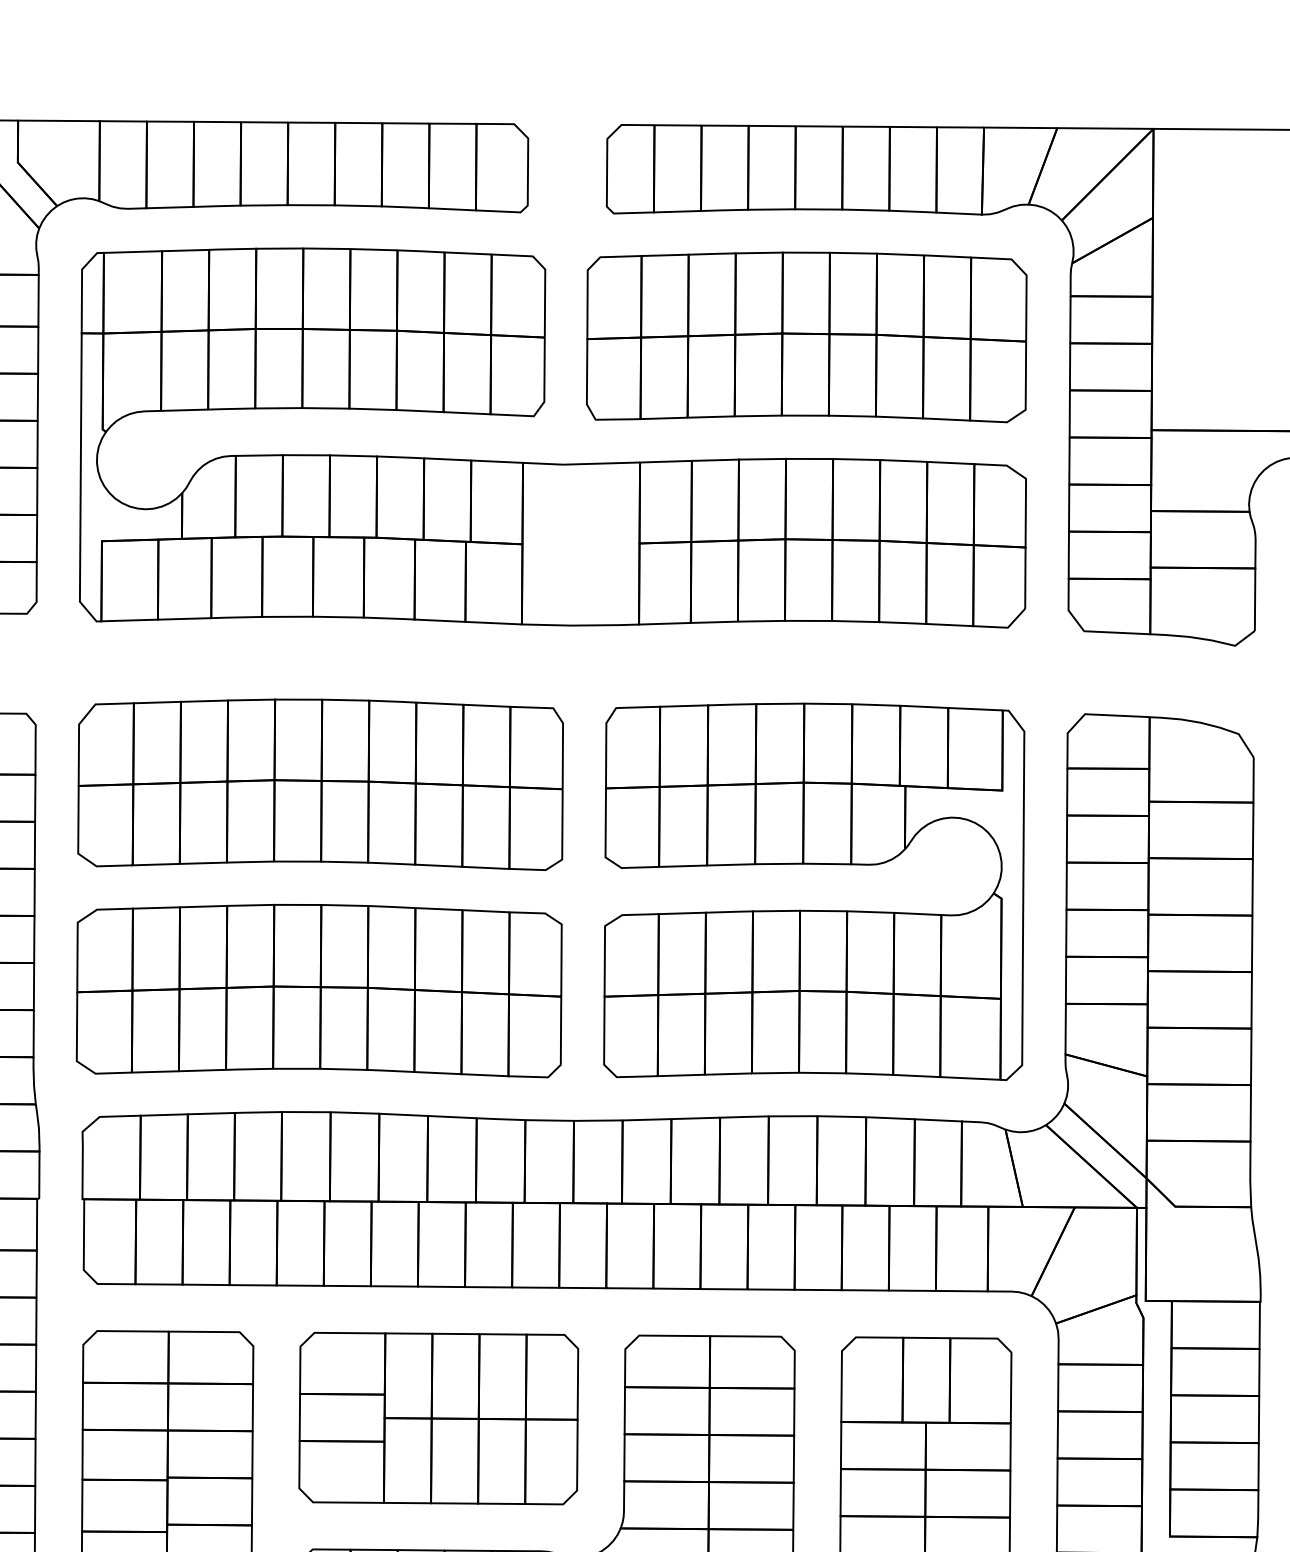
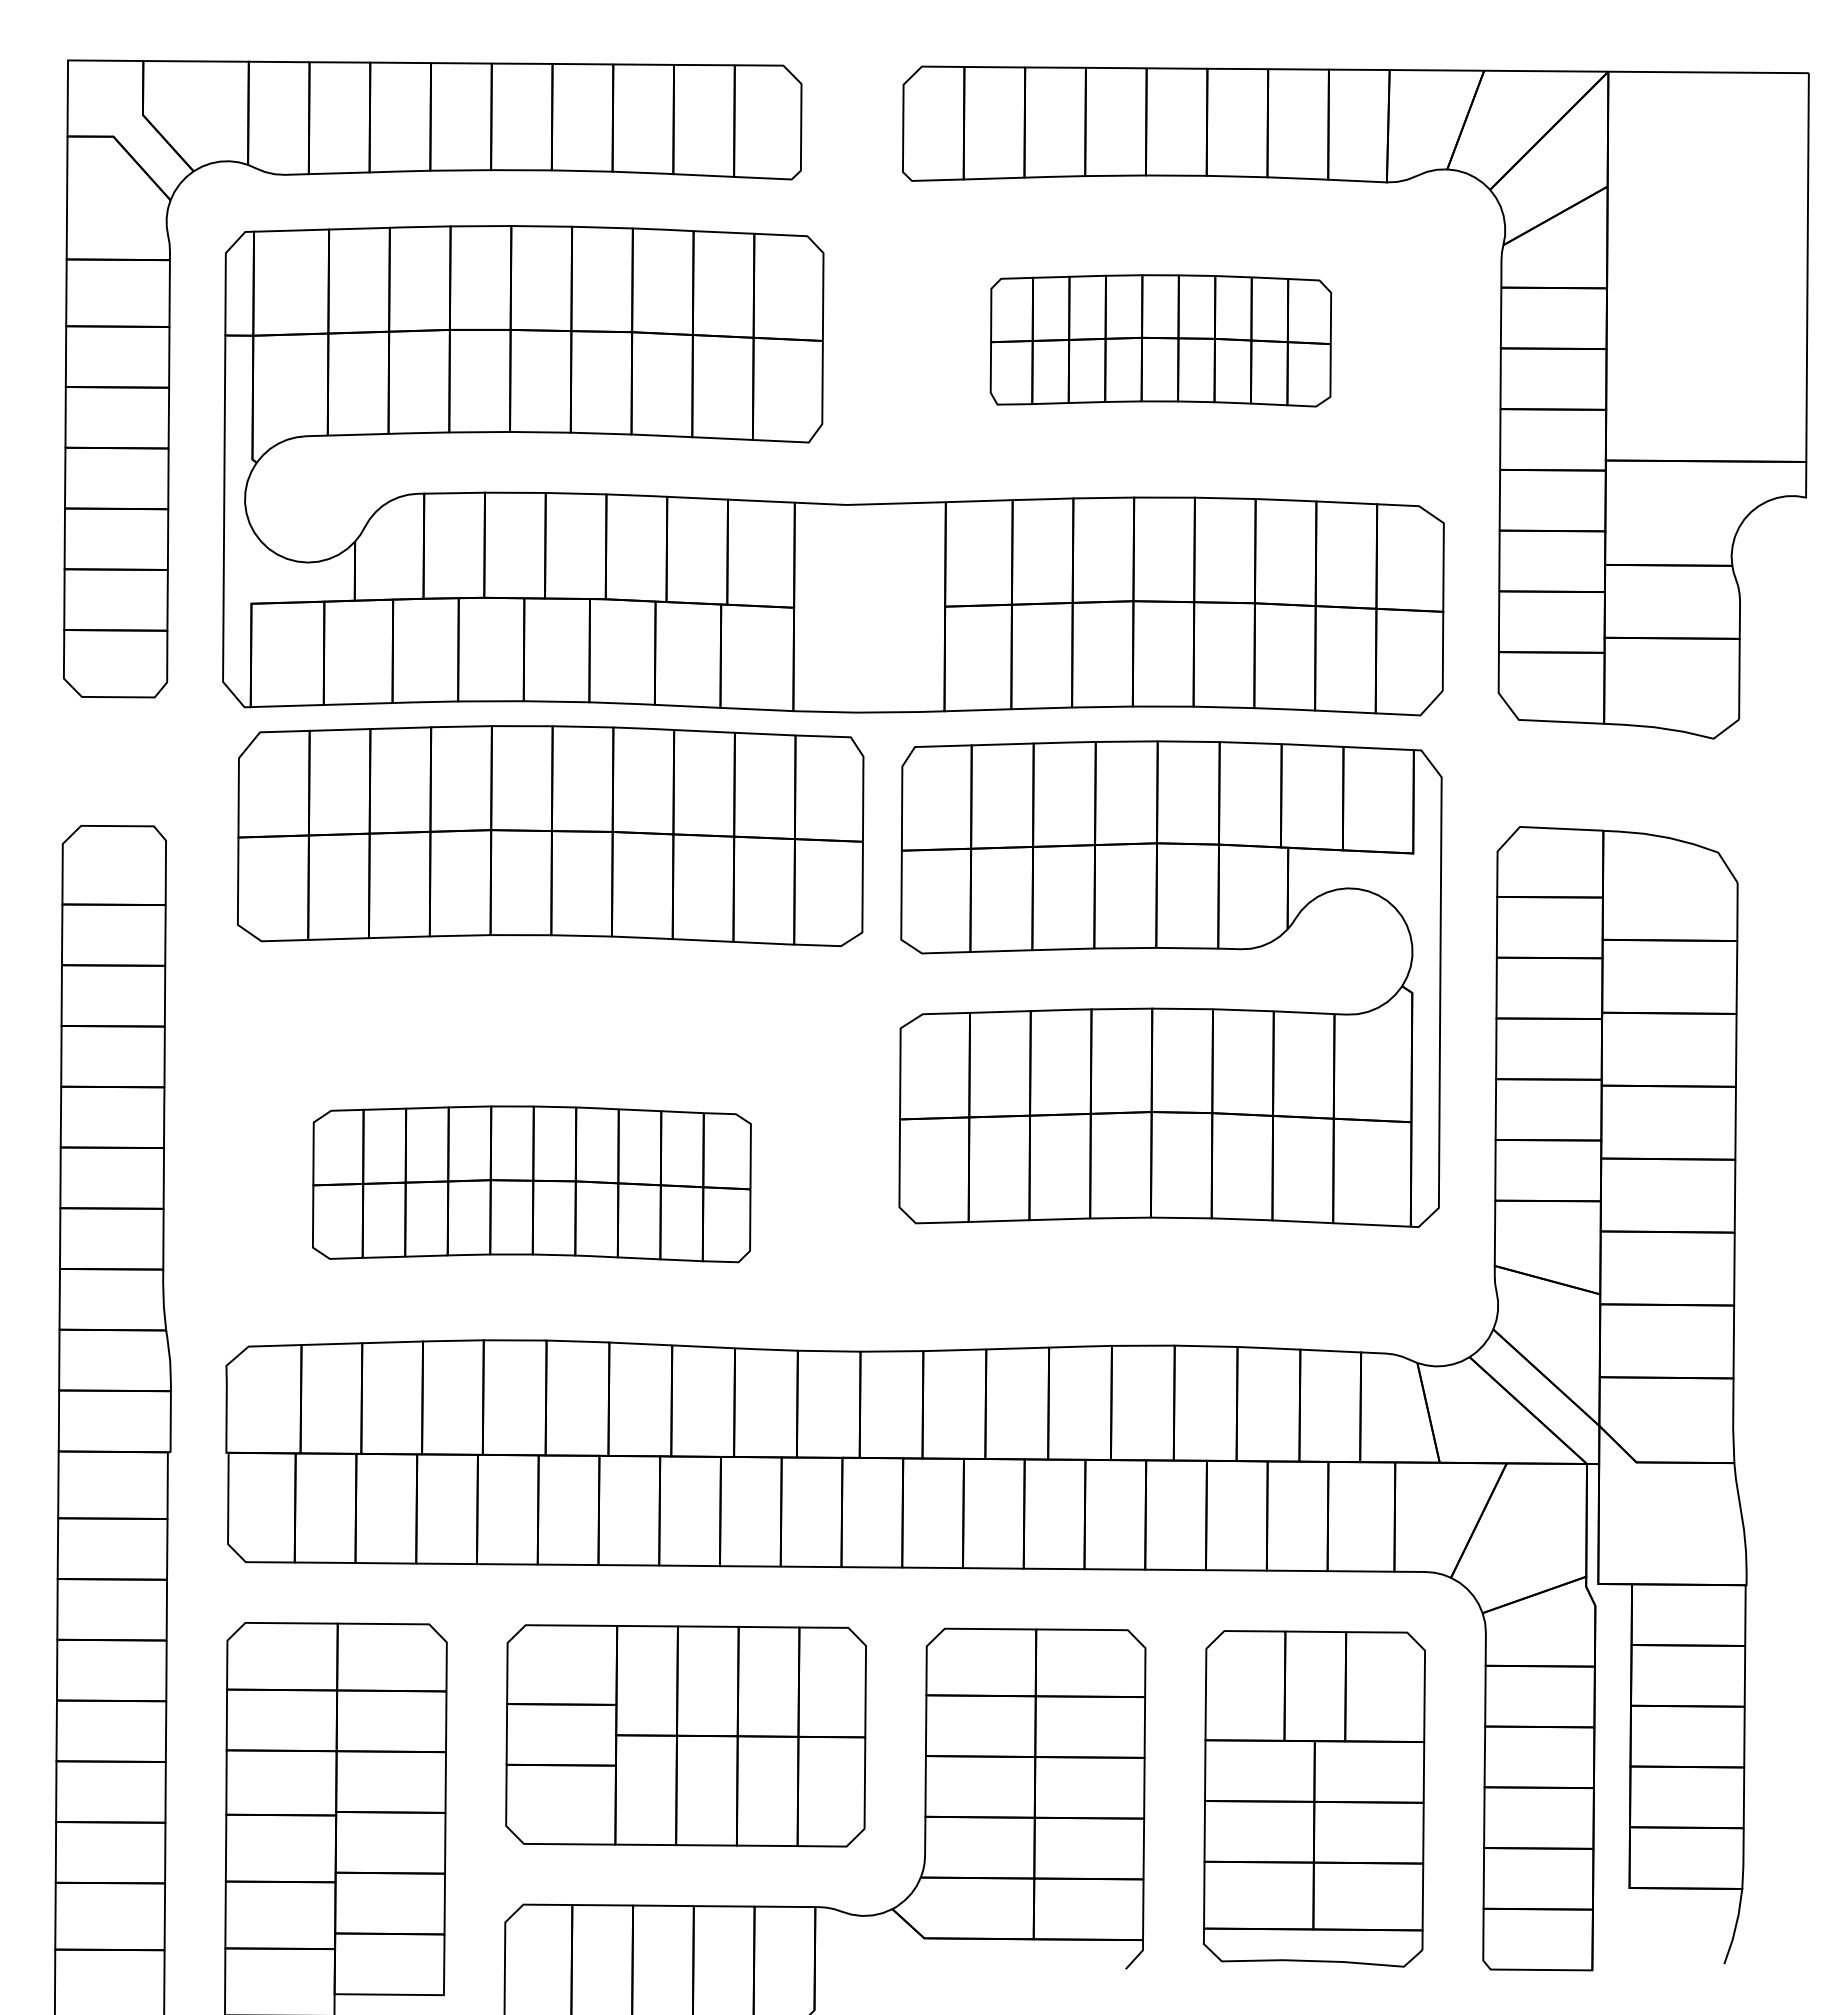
part: (806, 337) -> (1160, 340), size x0.6
part: (320, 784) -> (550, 835), moved
part: (814, 909) -> (1170, 1007), moved
part: (318, 991) -> (531, 1184), size x0.7

